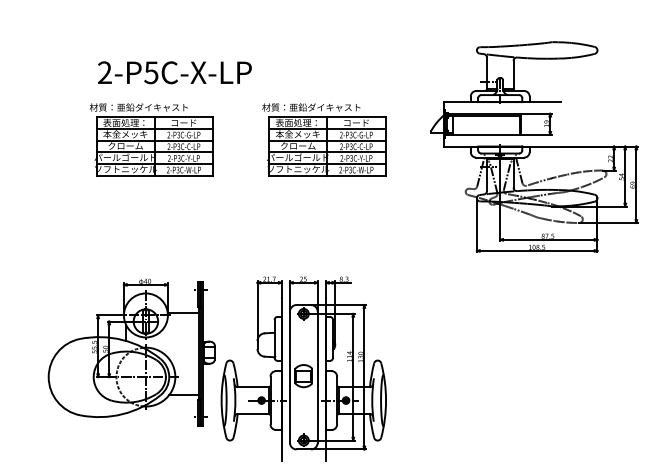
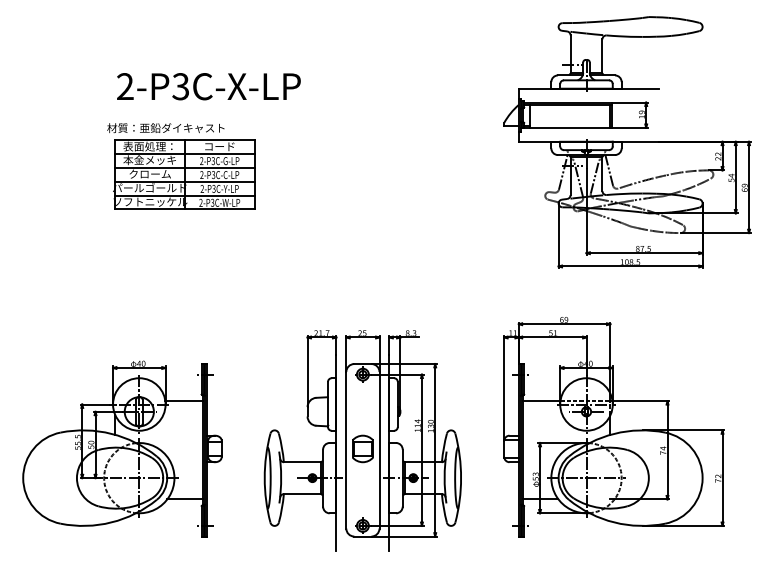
text: (151, 72) -> (180, 86), 2-P5C-X-LP -> 2-P3C-X-LP
part: (324, 139) -> (387, 166), removed
part: (534, 147) -> (627, 142), moved
part: (131, 352) -> (122, 448), moved
part: (513, 358) -> (613, 427), added

